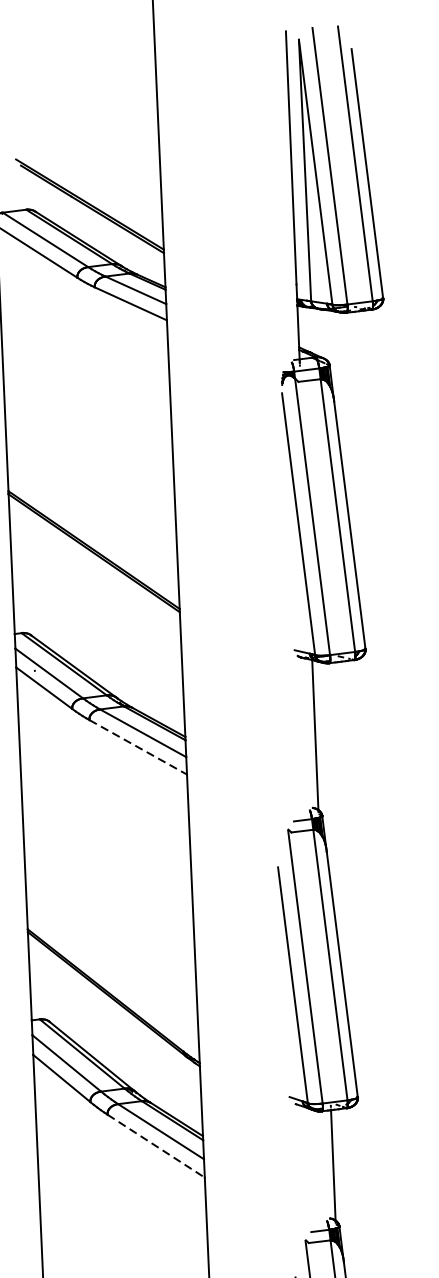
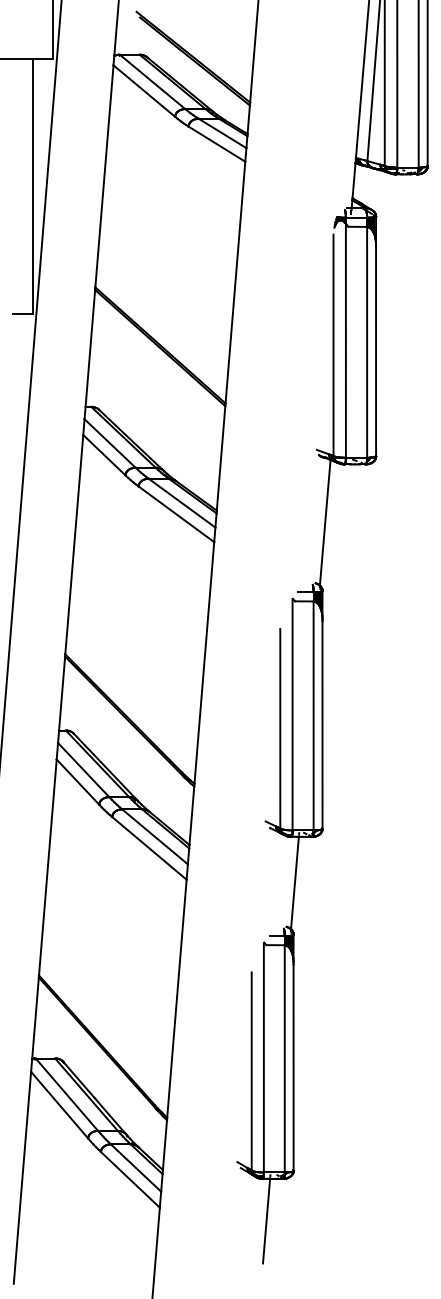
line: (138, 747) -> (176, 514), dashed -> solid
line: (156, 1146) -> (149, 848), dashed -> solid

